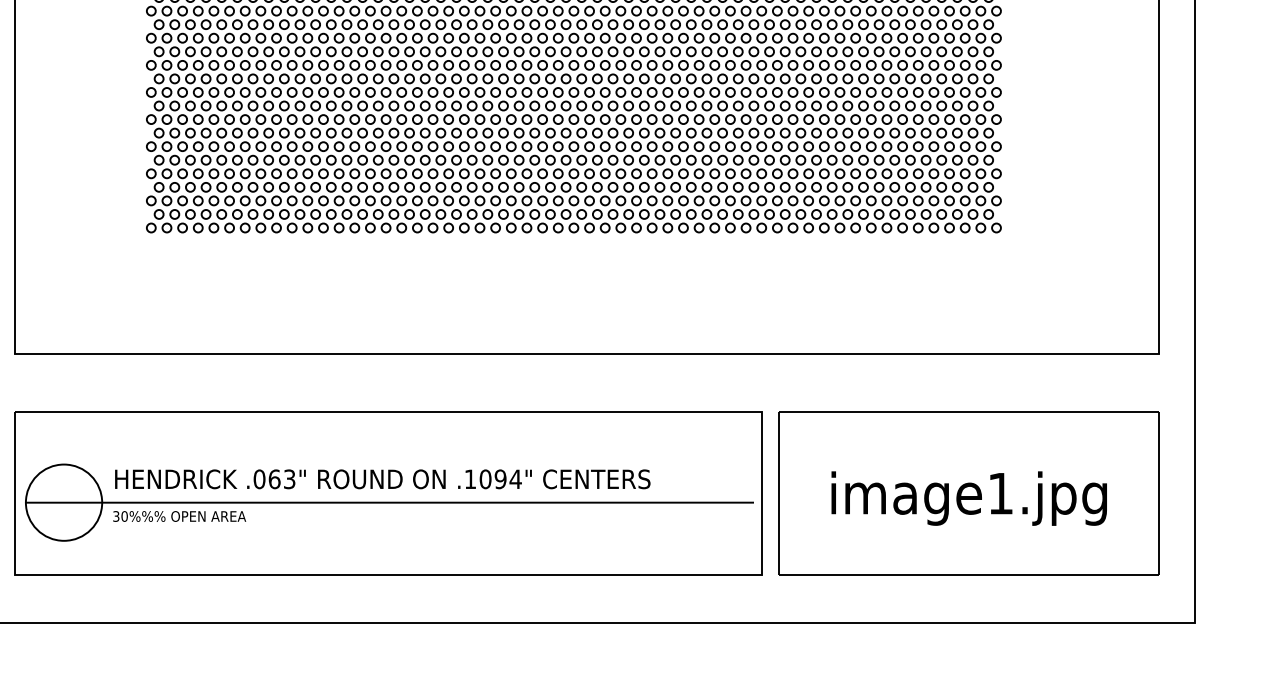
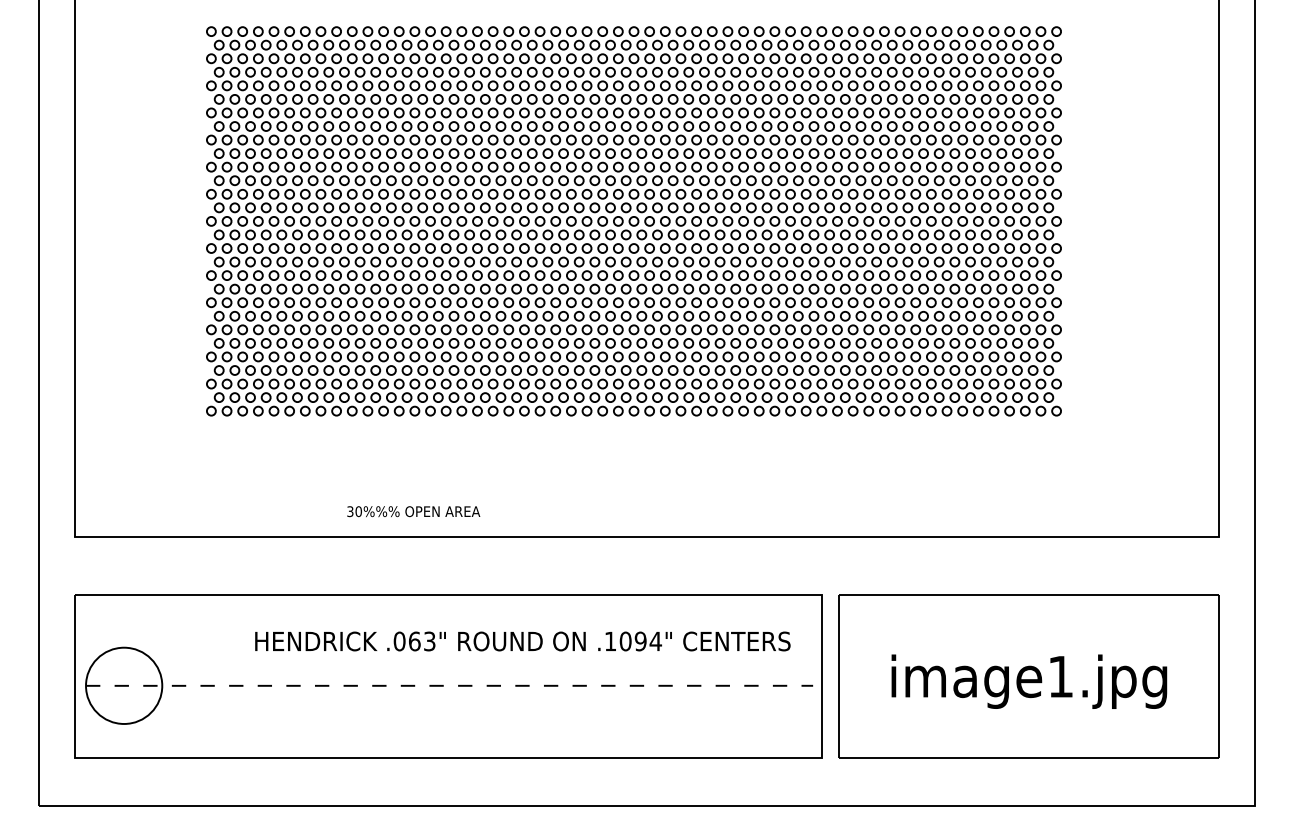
text: (382, 479) -> (522, 641), moved
line: (389, 502) -> (449, 685), solid -> dashed
text: (179, 516) -> (413, 511), moved

